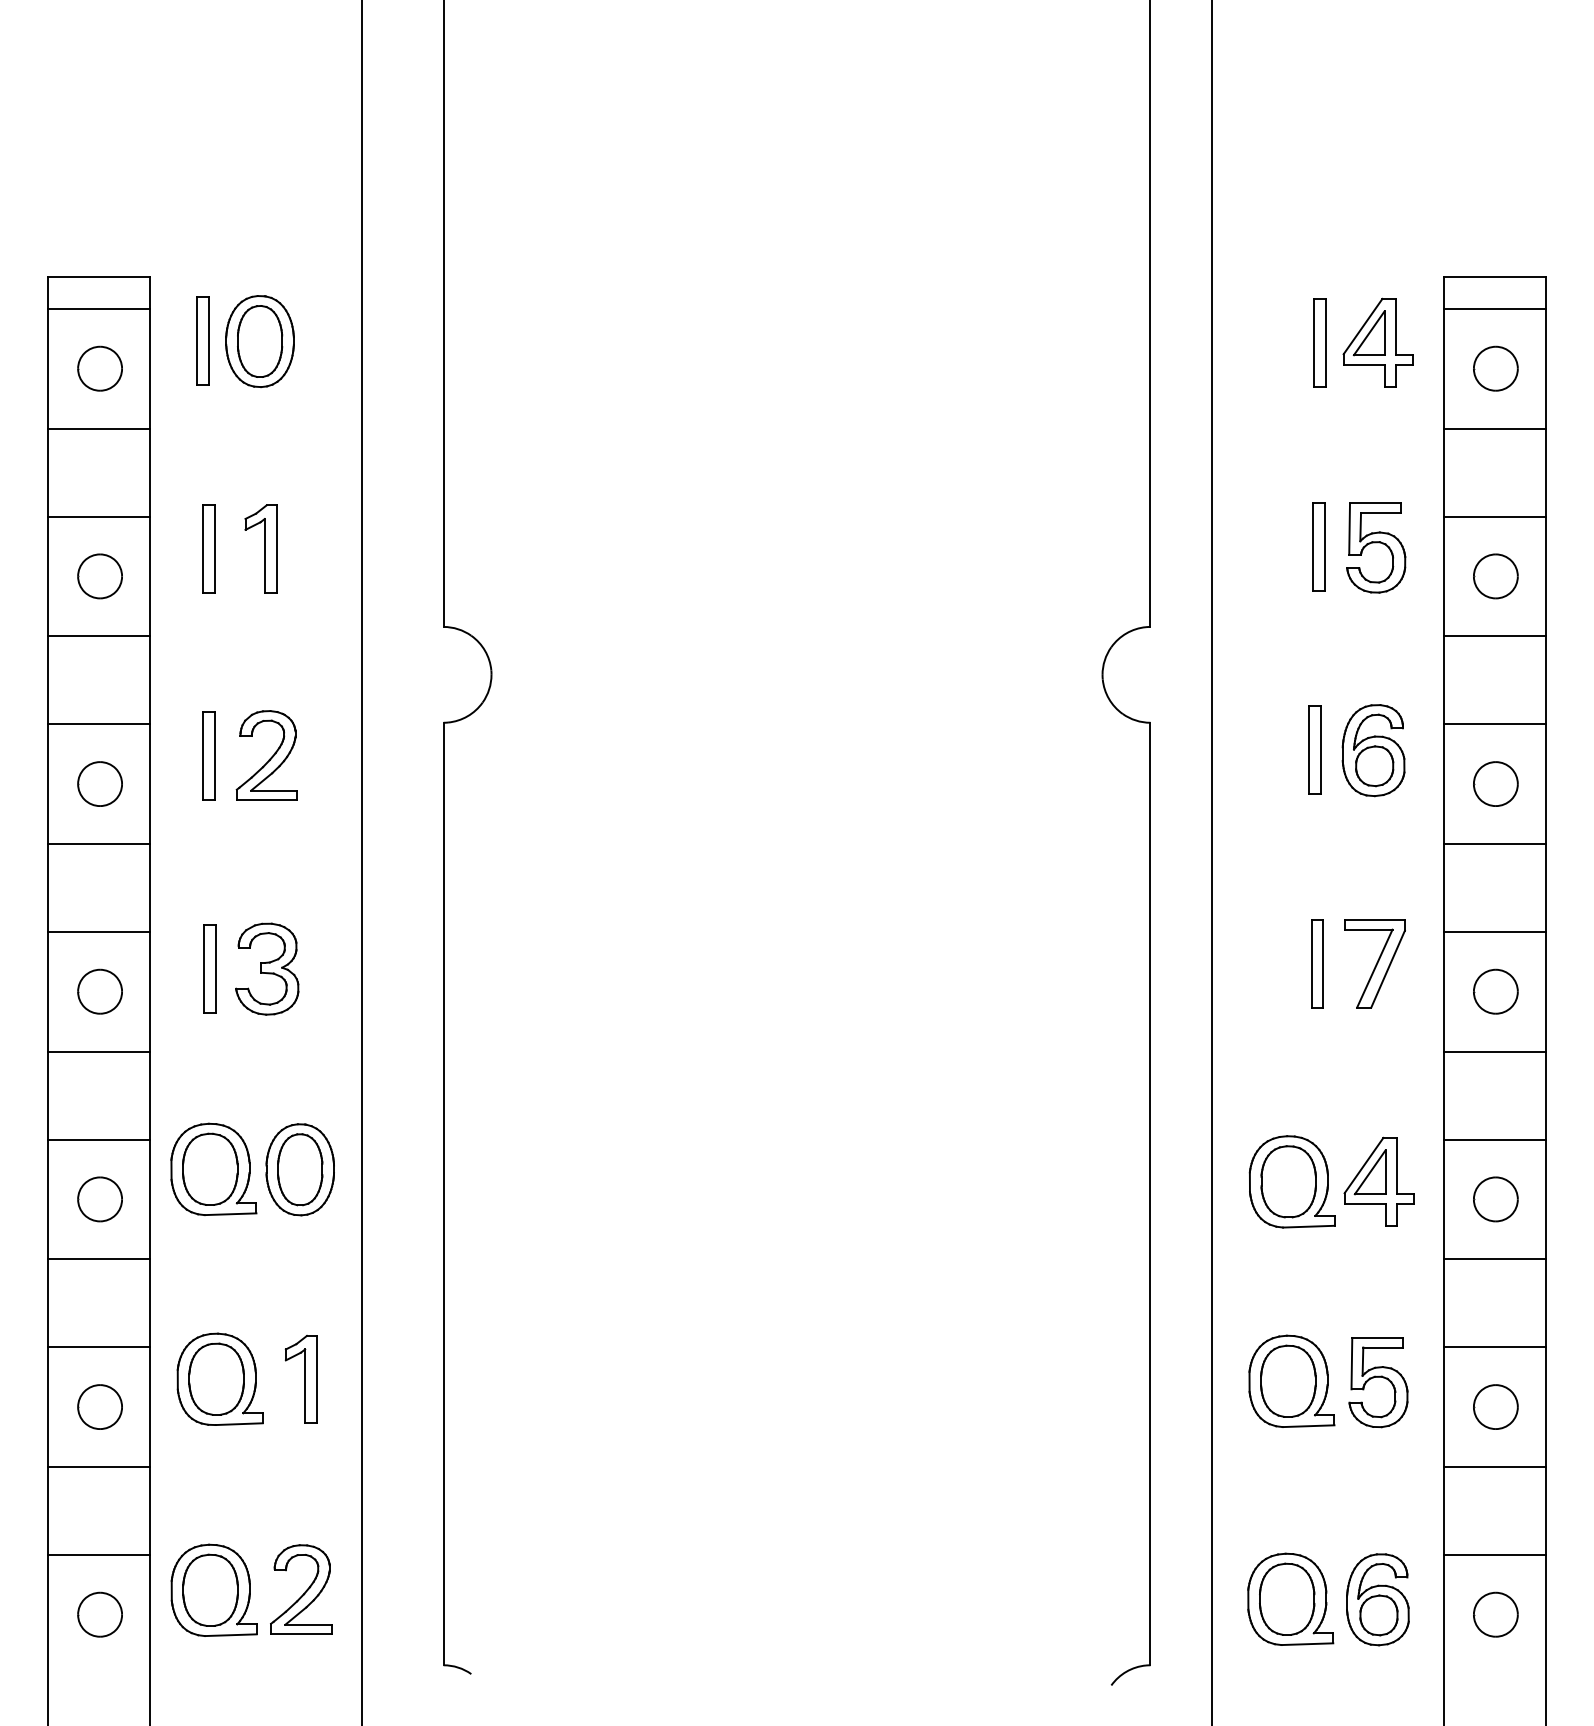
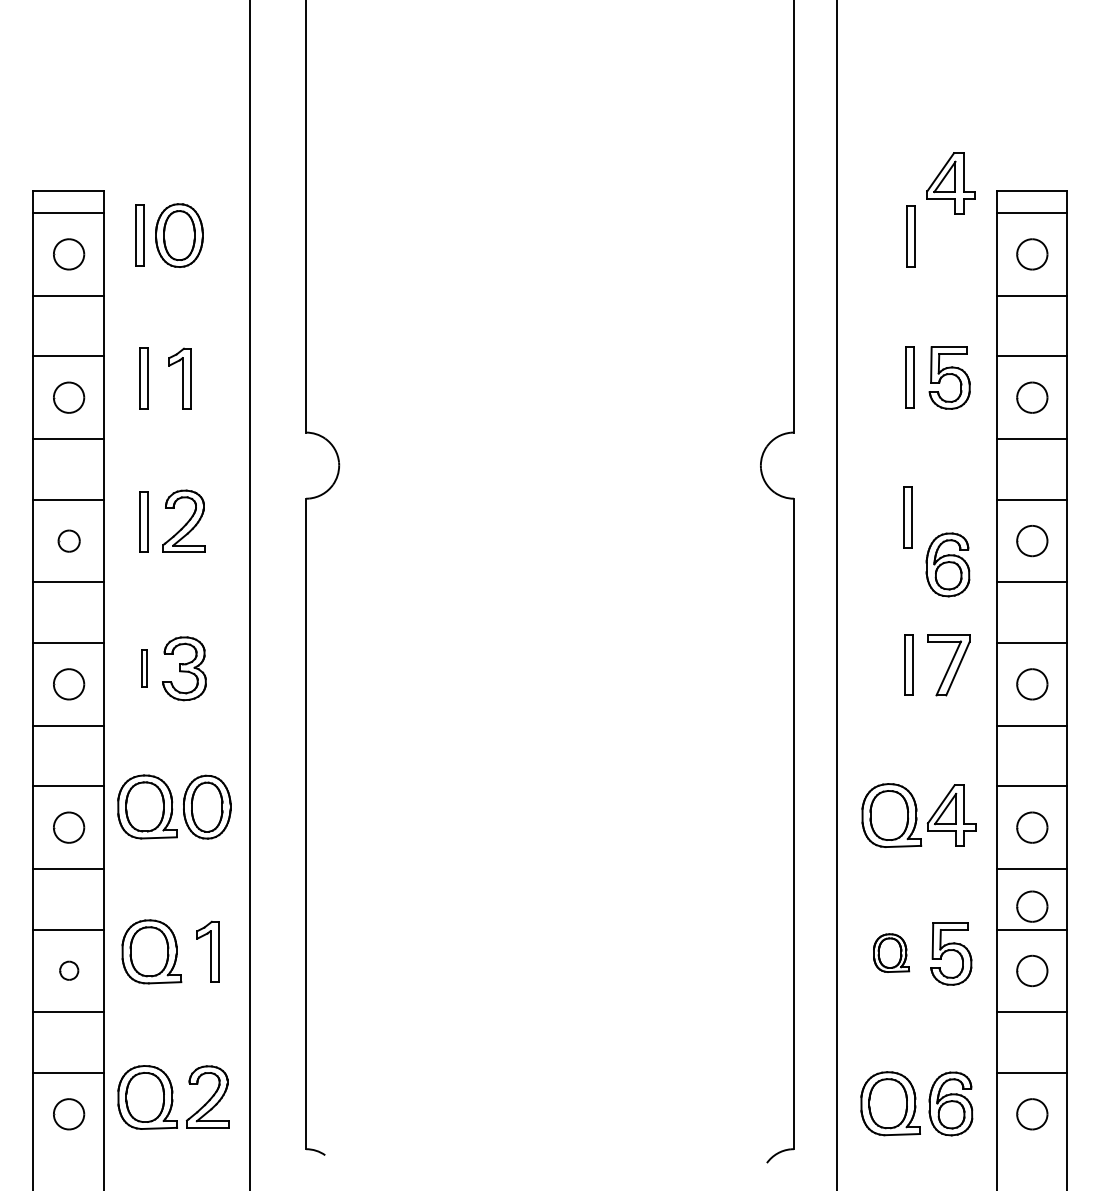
part: (1377, 342) -> (950, 183), moved
part: (1372, 749) -> (947, 564), moved
part: (100, 784) -> (69, 541), size x0.7
part: (209, 968) -> (144, 668), size x0.6
part: (1496, 1313) -> (1032, 906), added
part: (1291, 1380) -> (891, 952), size x0.6
part: (100, 1406) -> (69, 970), size x0.6

